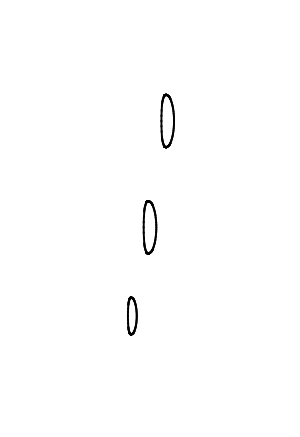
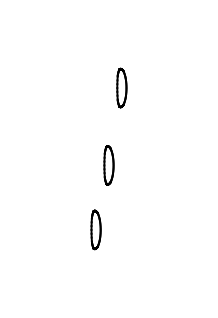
part: (132, 315) -> (96, 229), size x1.43

